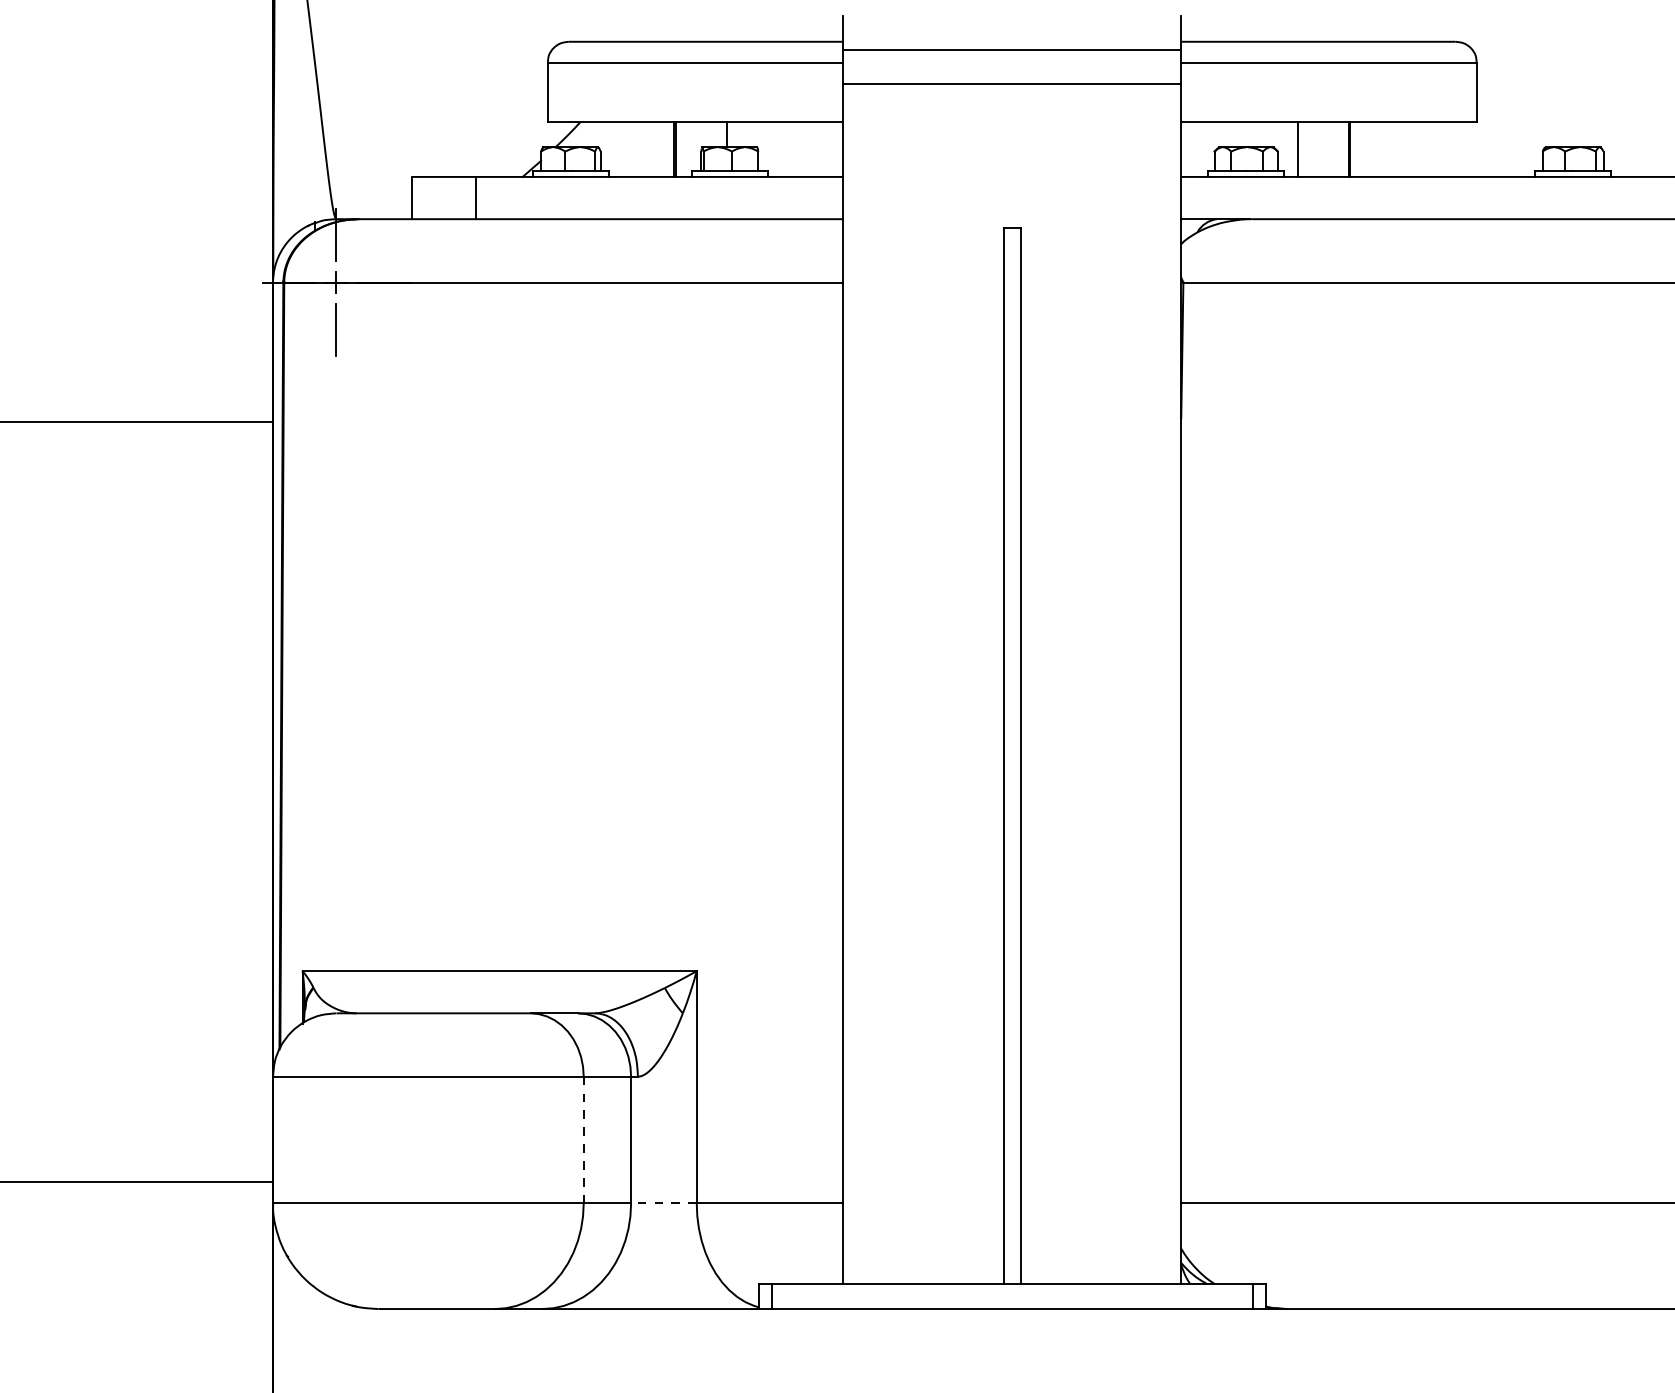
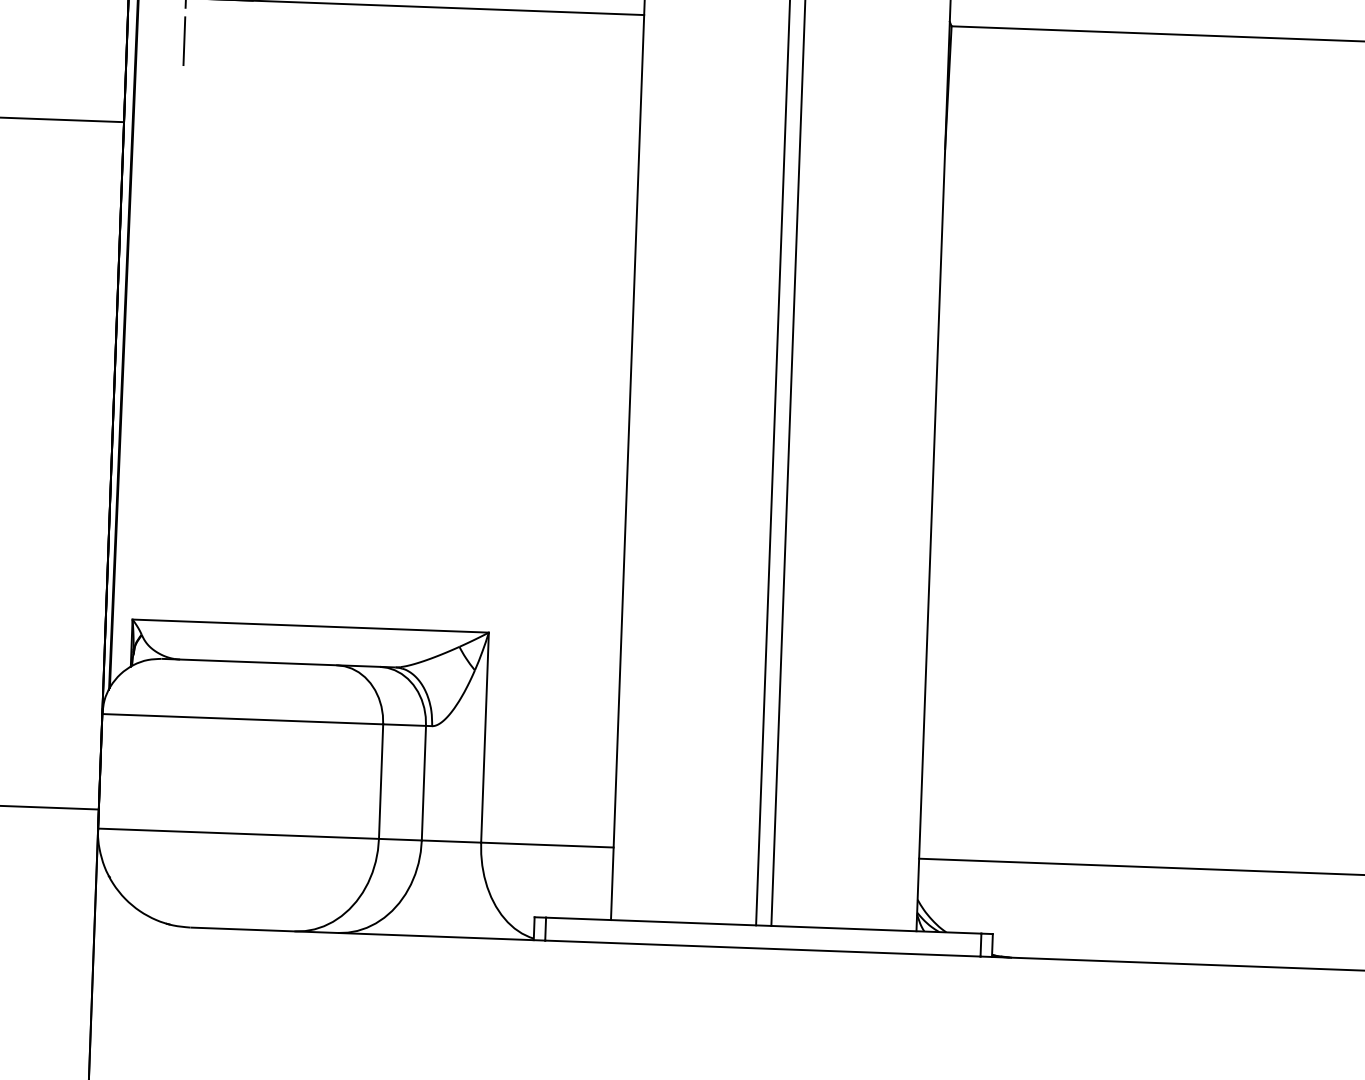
line: (583, 1139) -> (380, 781), dashed -> solid
line: (663, 1203) -> (451, 841), dashed -> solid

